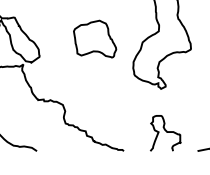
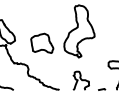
part: (95, 37) -> (42, 42), moved

